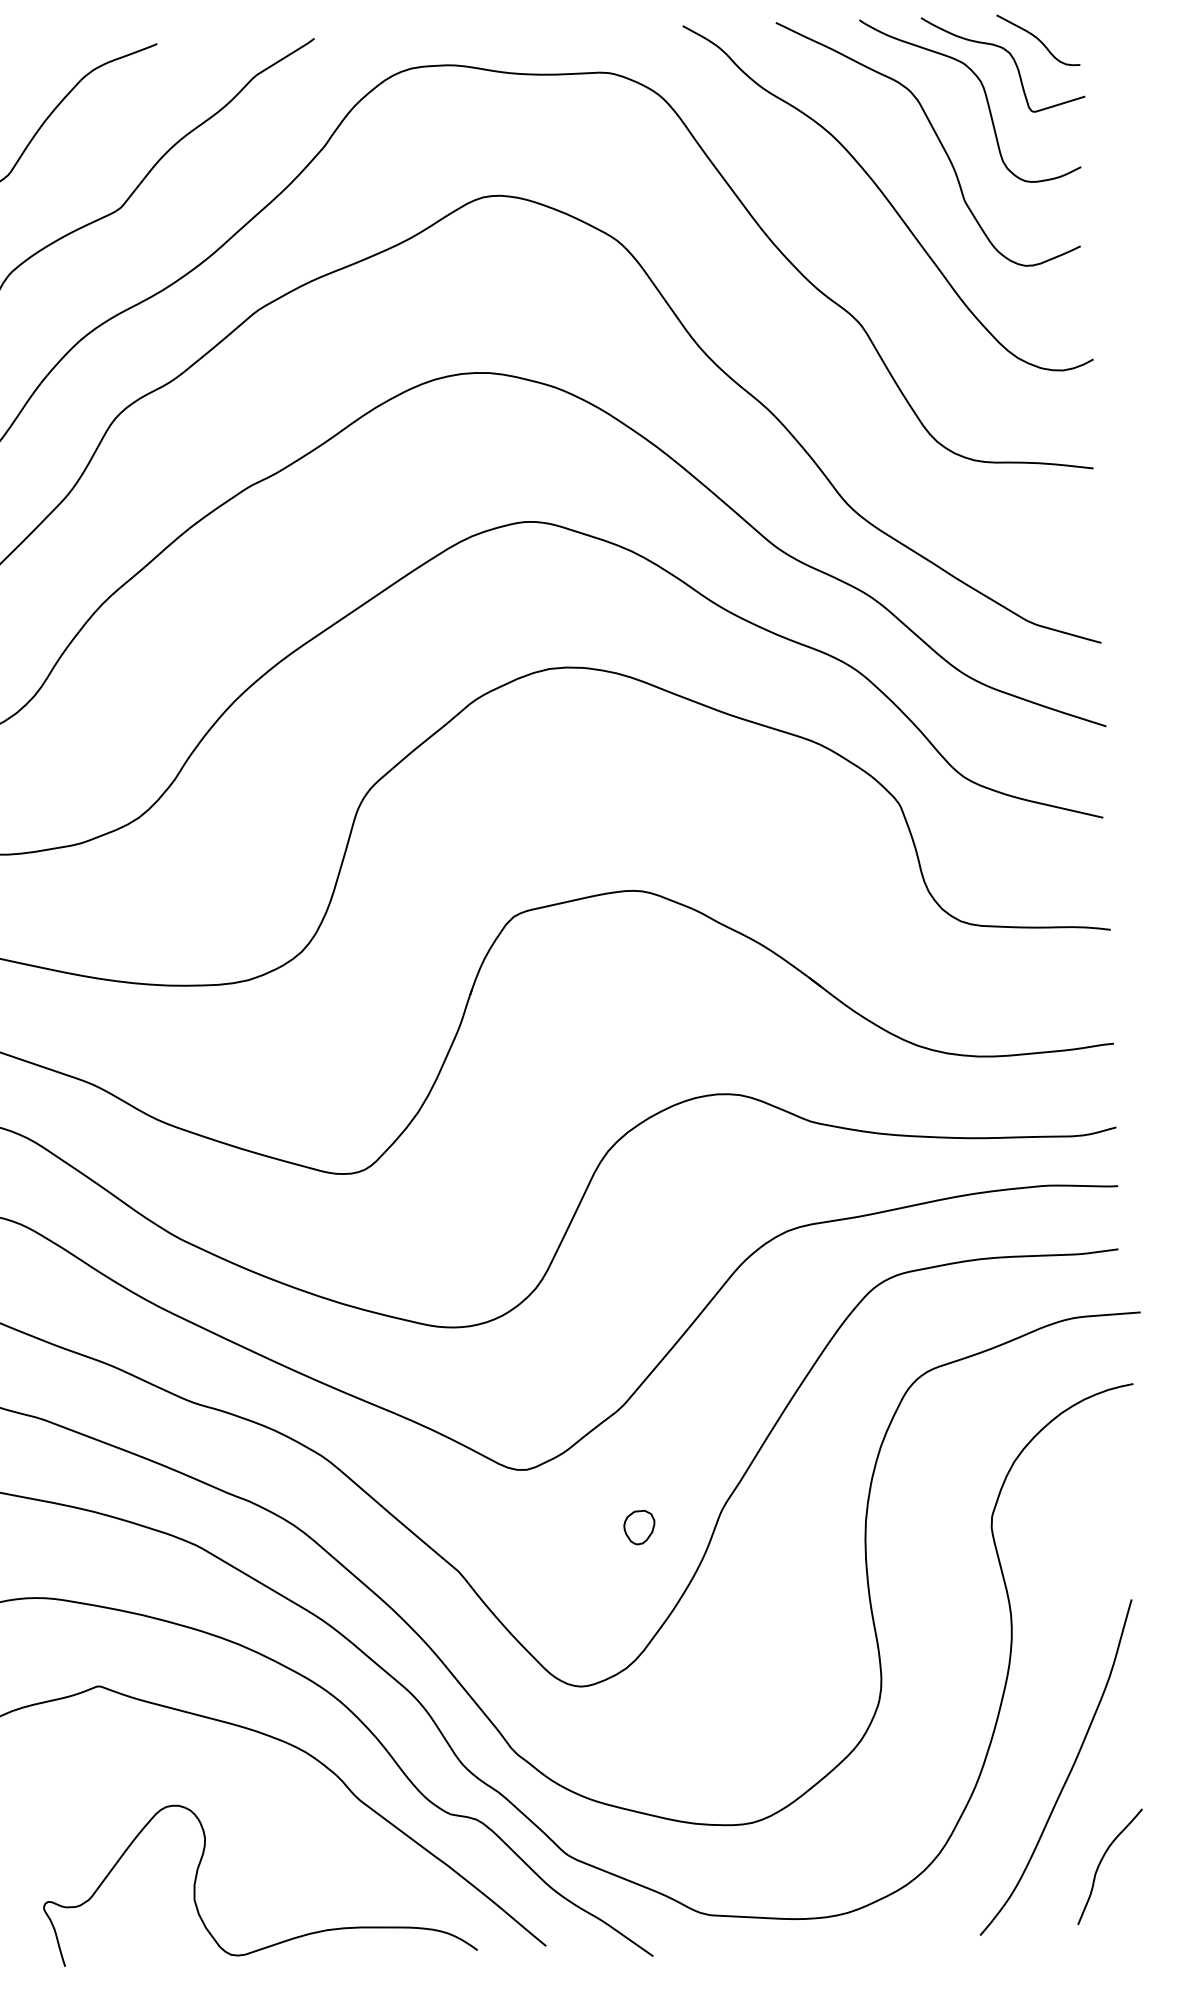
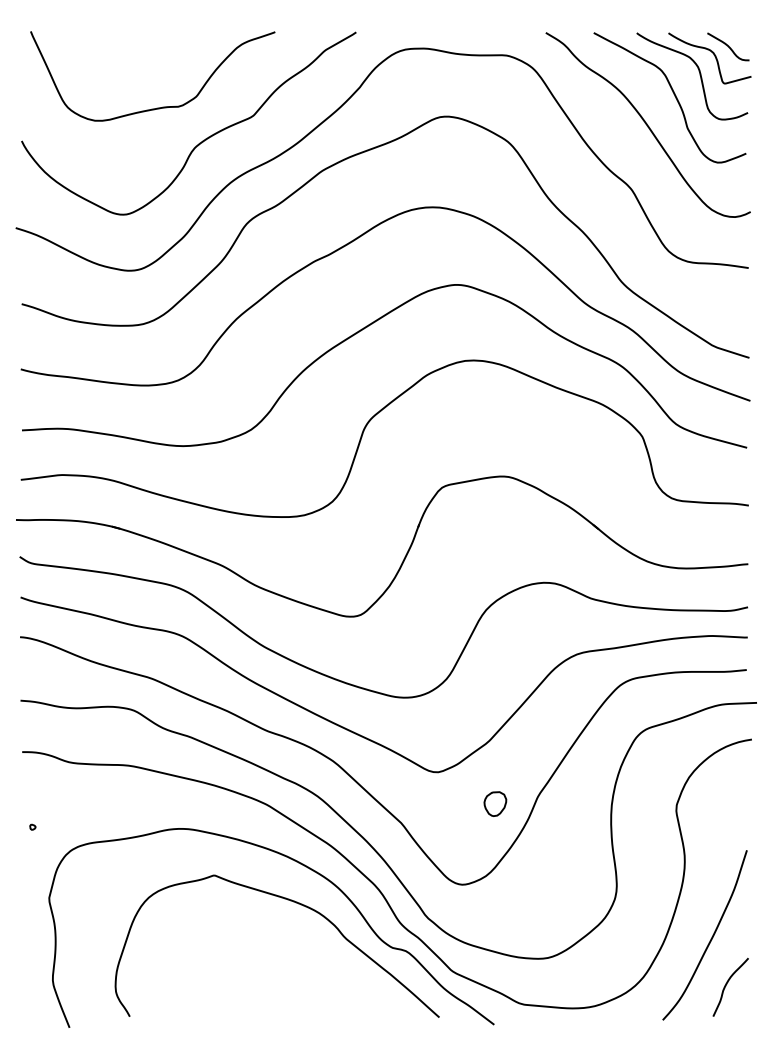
part: (637, 1526) -> (494, 803), size x1.4
curve: (202, 1861) -> (264, 967), removed

